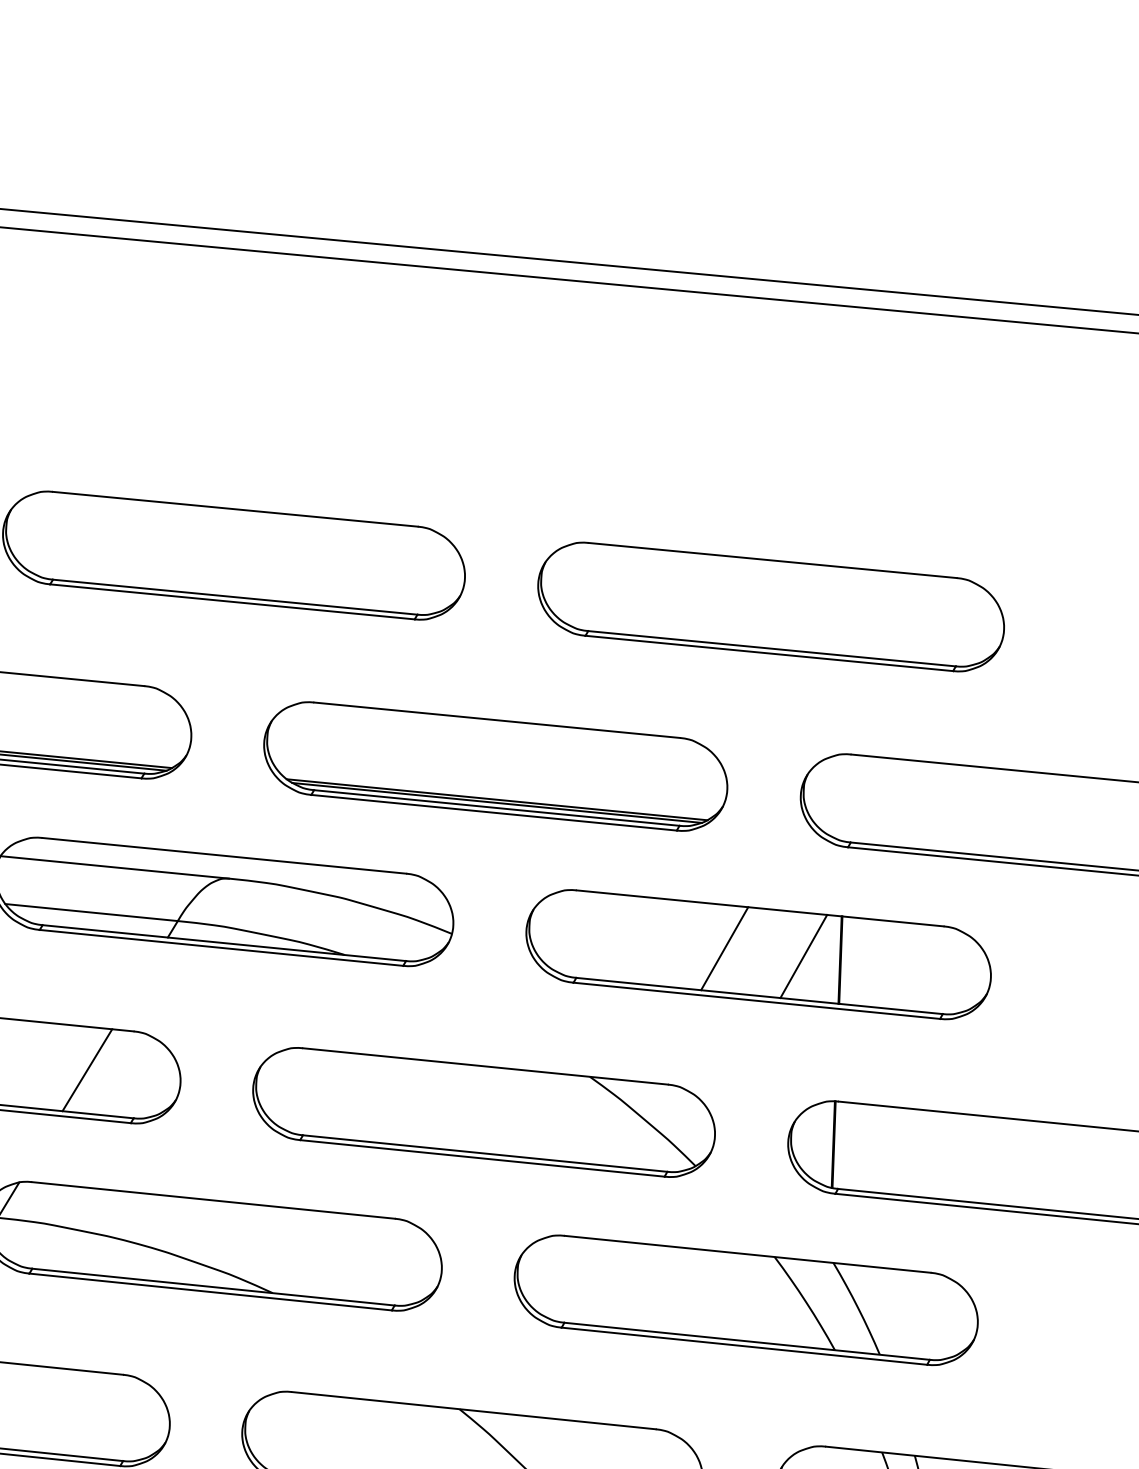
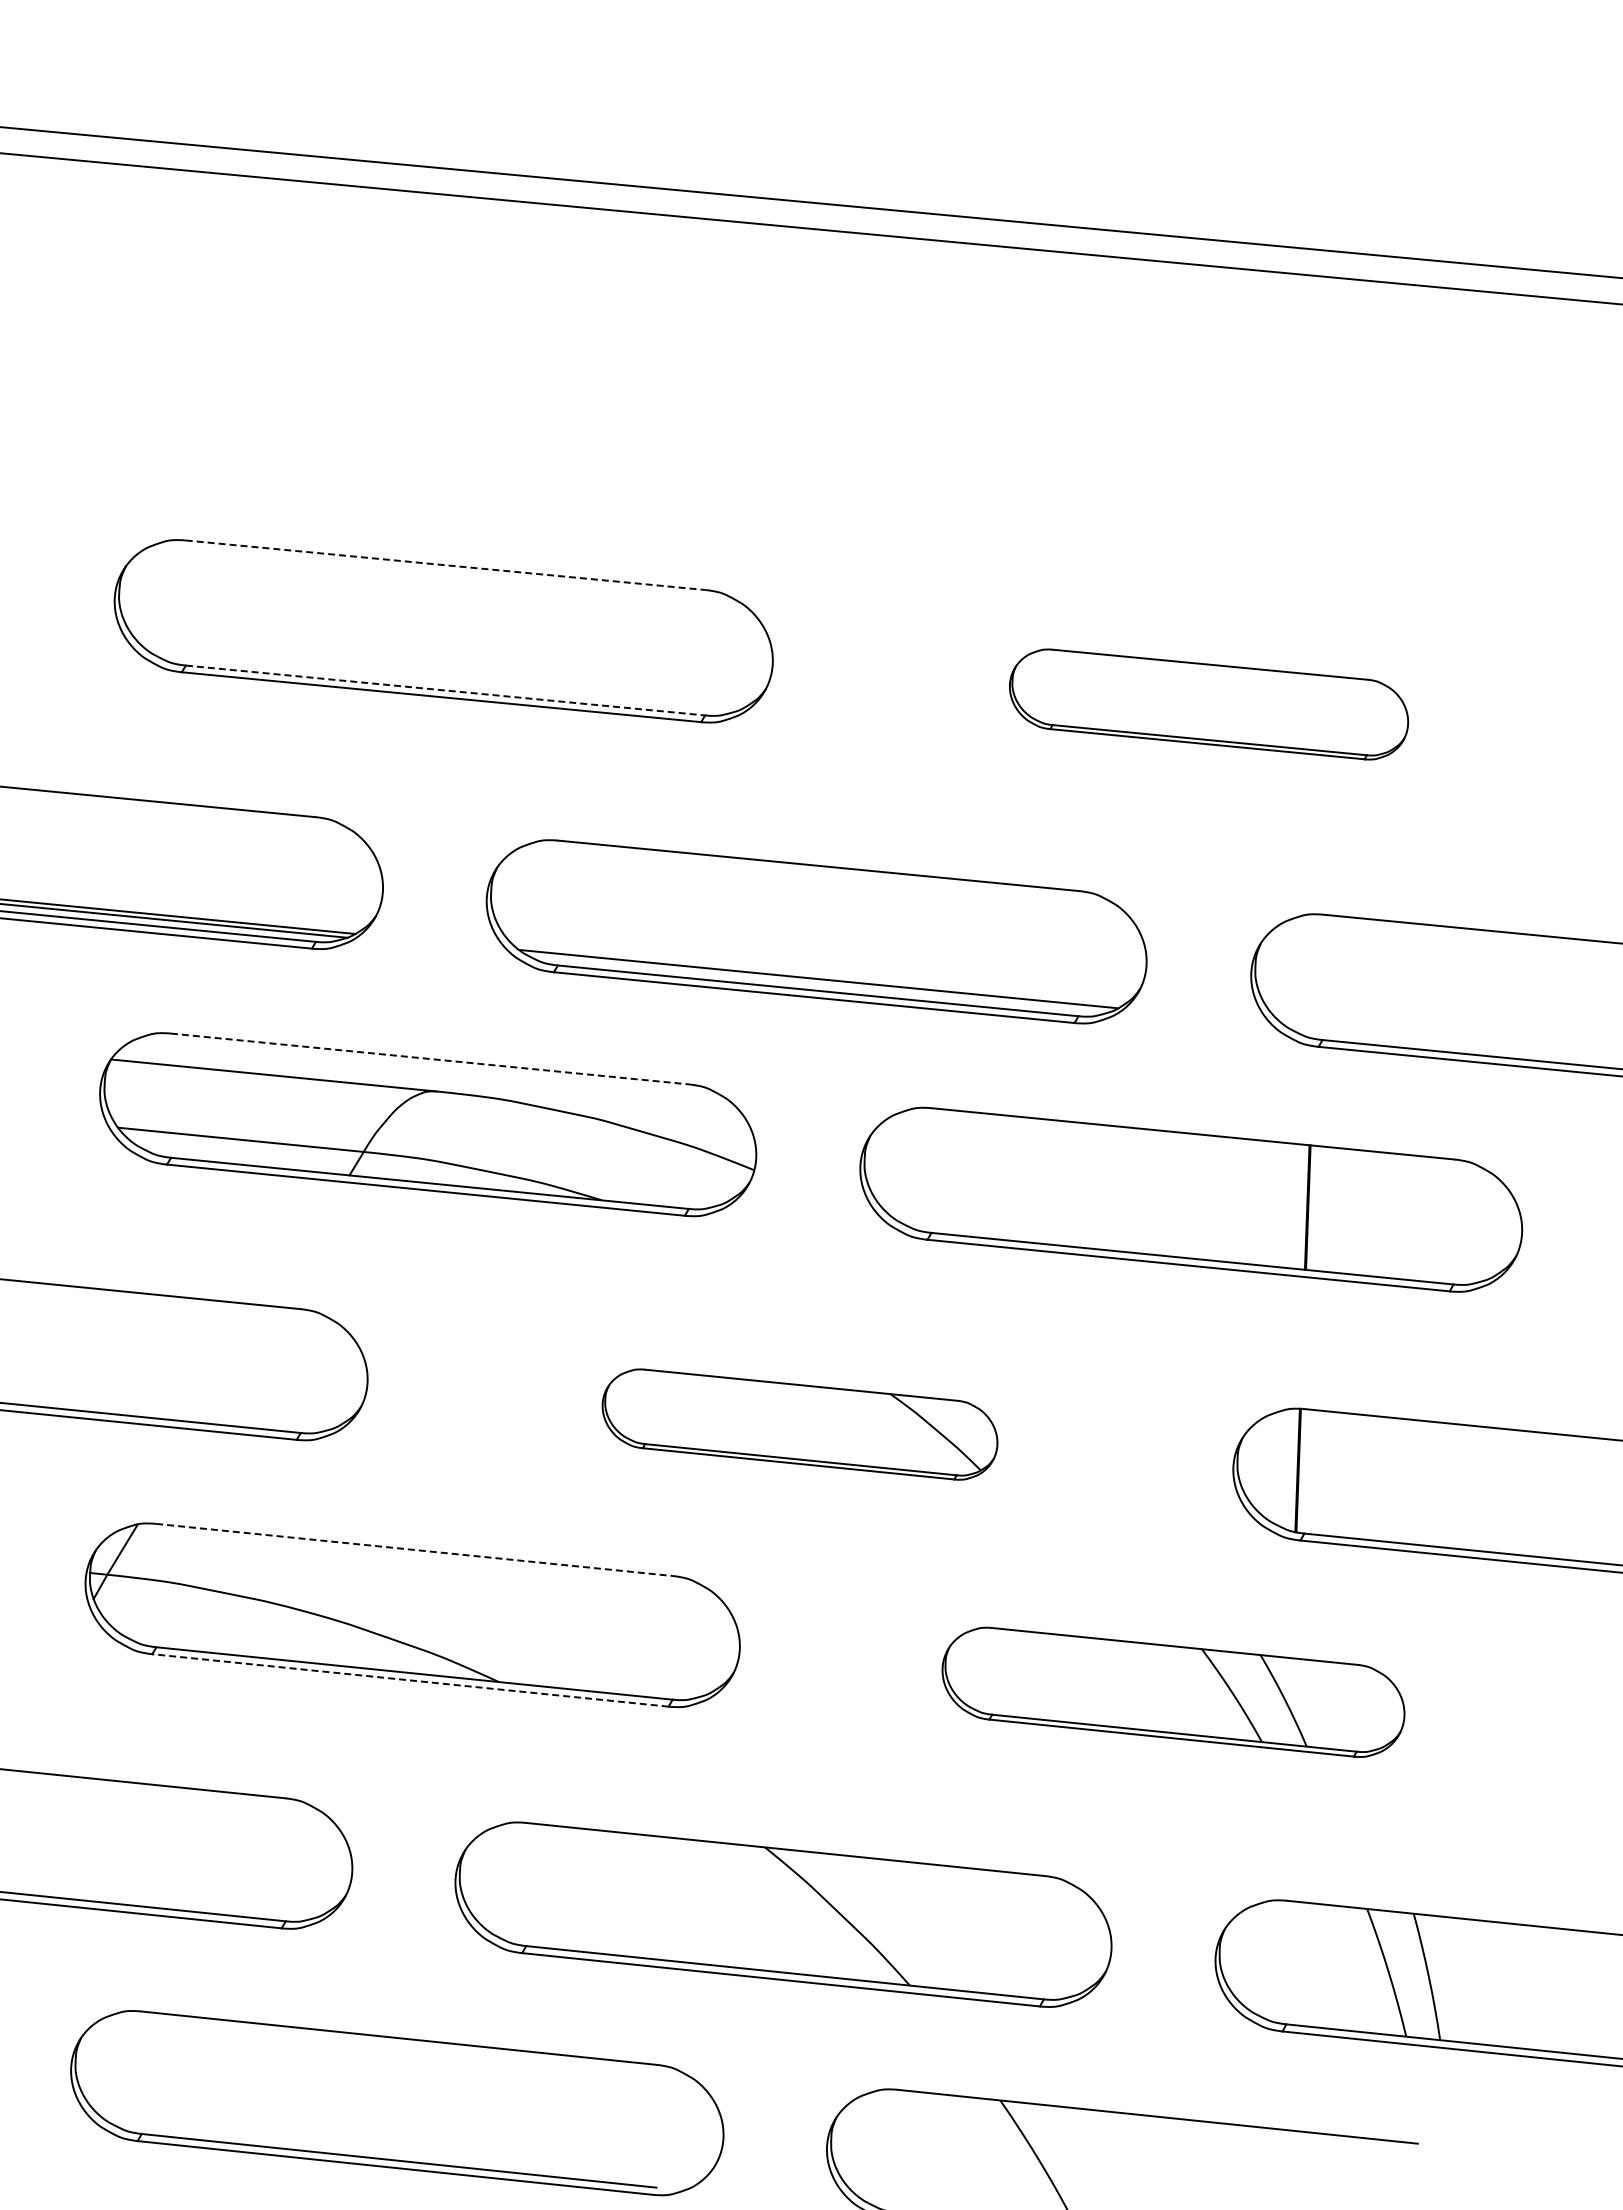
line: (235, 509) -> (446, 565), solid -> dashed
line: (235, 597) -> (445, 690), solid -> dashed
part: (770, 606) -> (1208, 704), size x0.6
line: (497, 802) -> (818, 983), removed
line: (224, 856) -> (430, 1059), solid -> dashed
line: (724, 948) -> (1142, 1191), removed
line: (803, 956) -> (1255, 1202), removed
line: (87, 1070) -> (234, 1364), removed
part: (483, 1112) -> (799, 1424), size x0.6
line: (213, 1200) -> (414, 1549), solid -> dashed
line: (210, 1292) -> (410, 1680), solid -> dashed
part: (746, 1300) -> (1173, 1692), size x0.7

